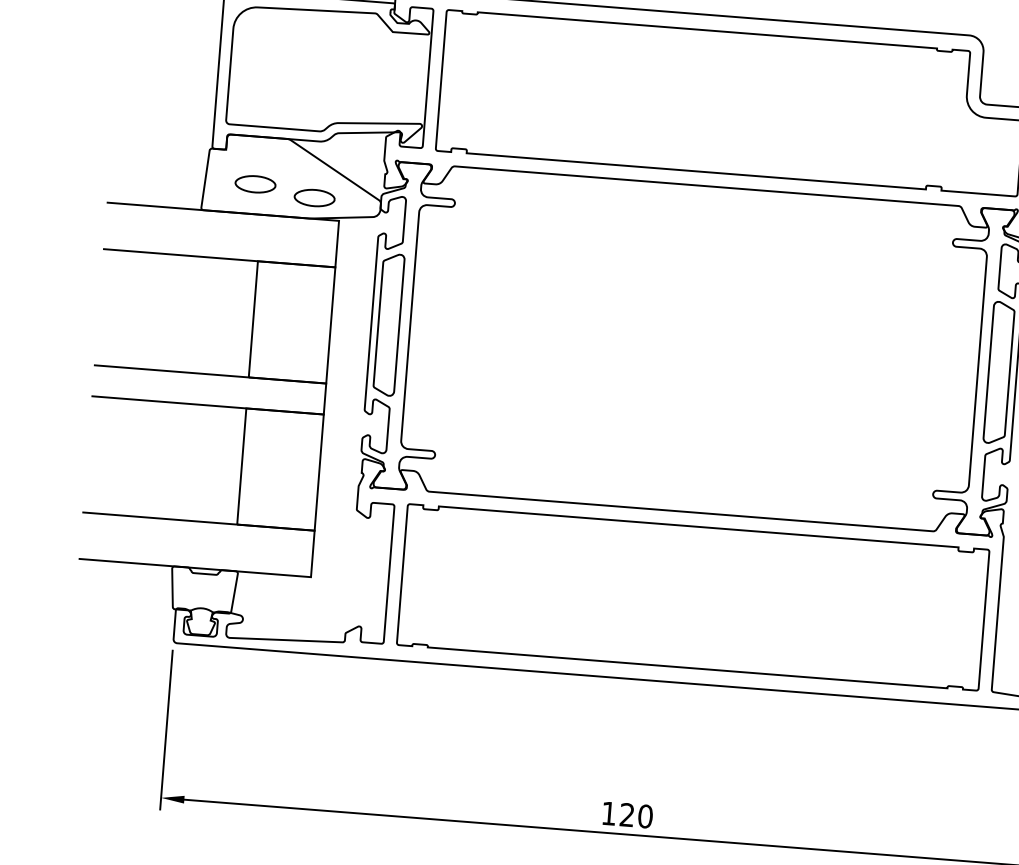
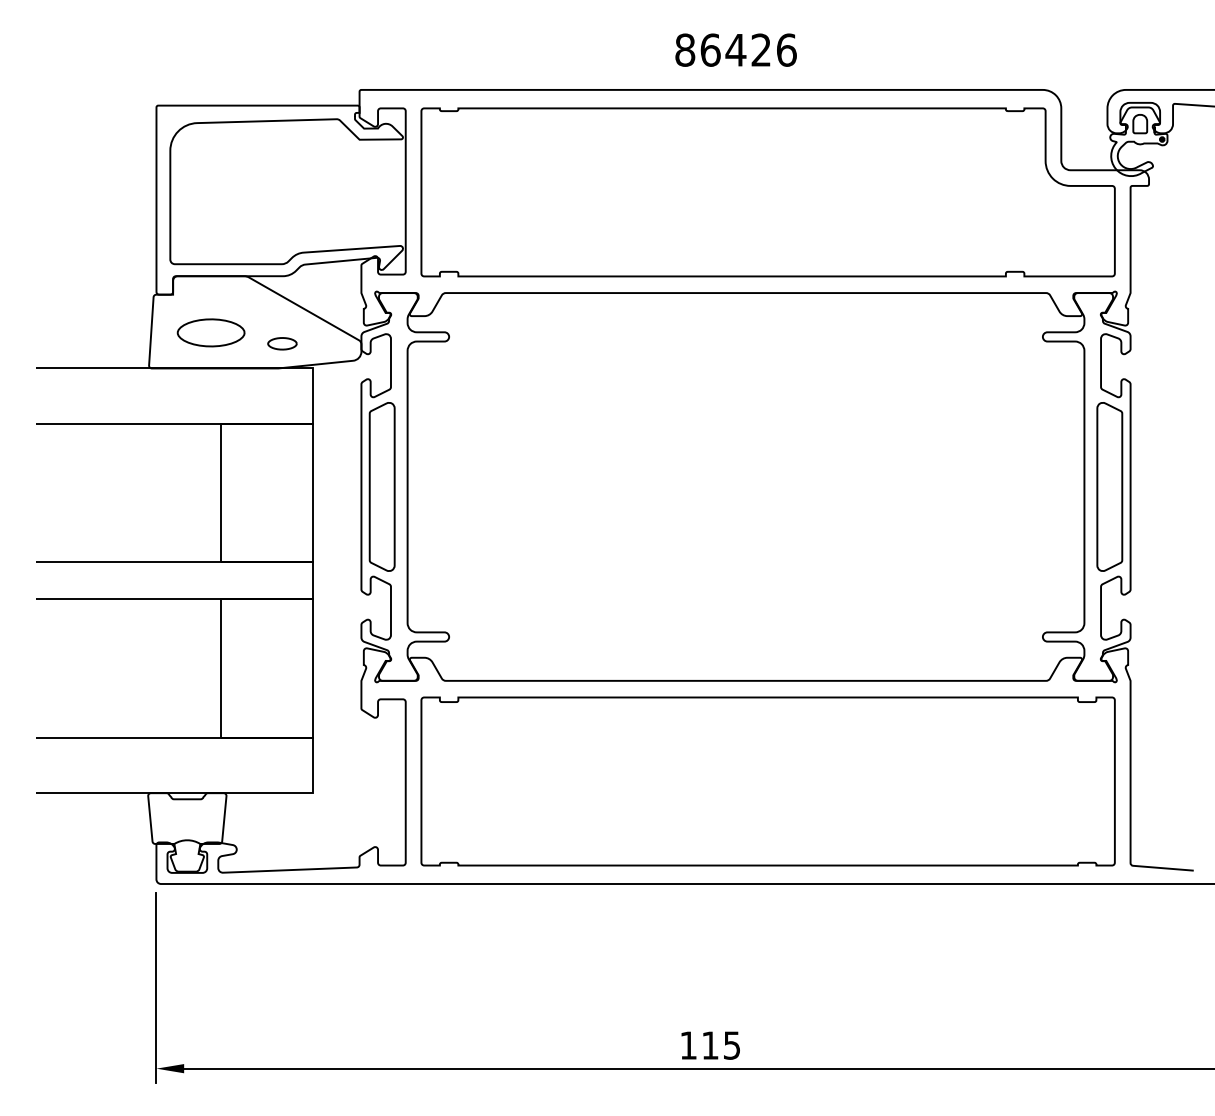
part: (255, 183) -> (210, 332), size x1.4
part: (314, 197) -> (282, 343), size x0.6
text: (636, 815) -> (721, 1045), 120 -> 115

